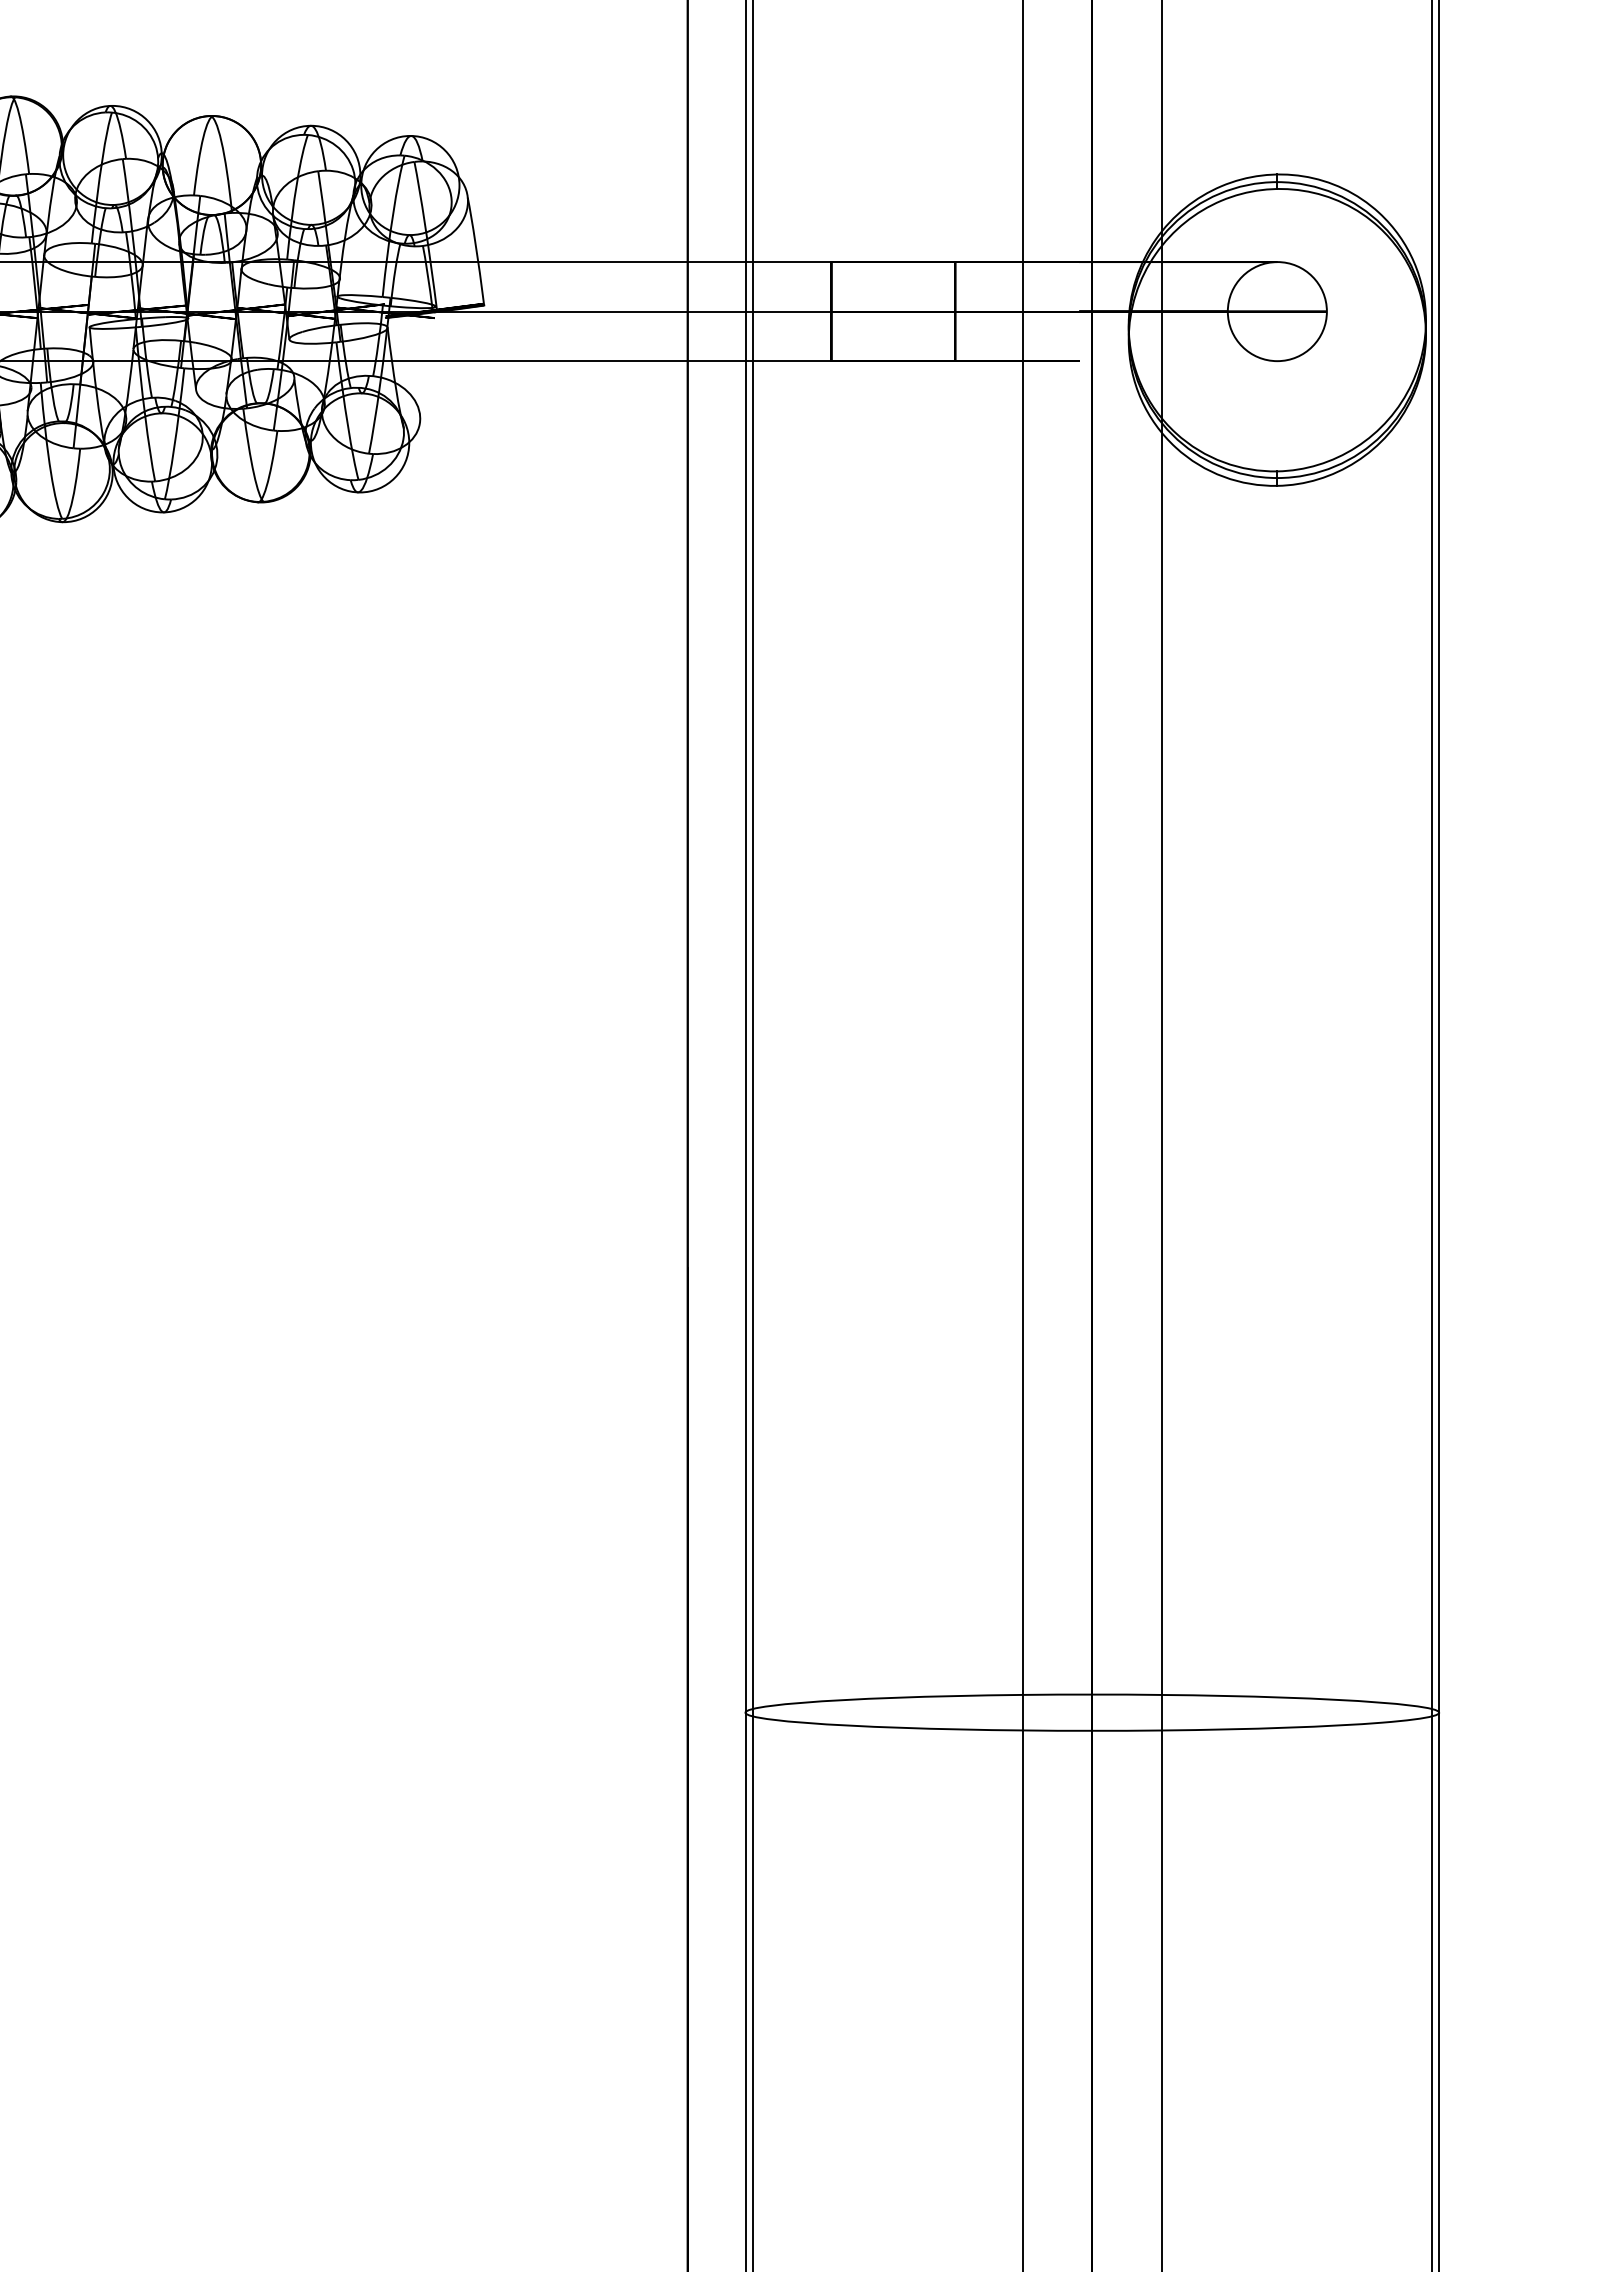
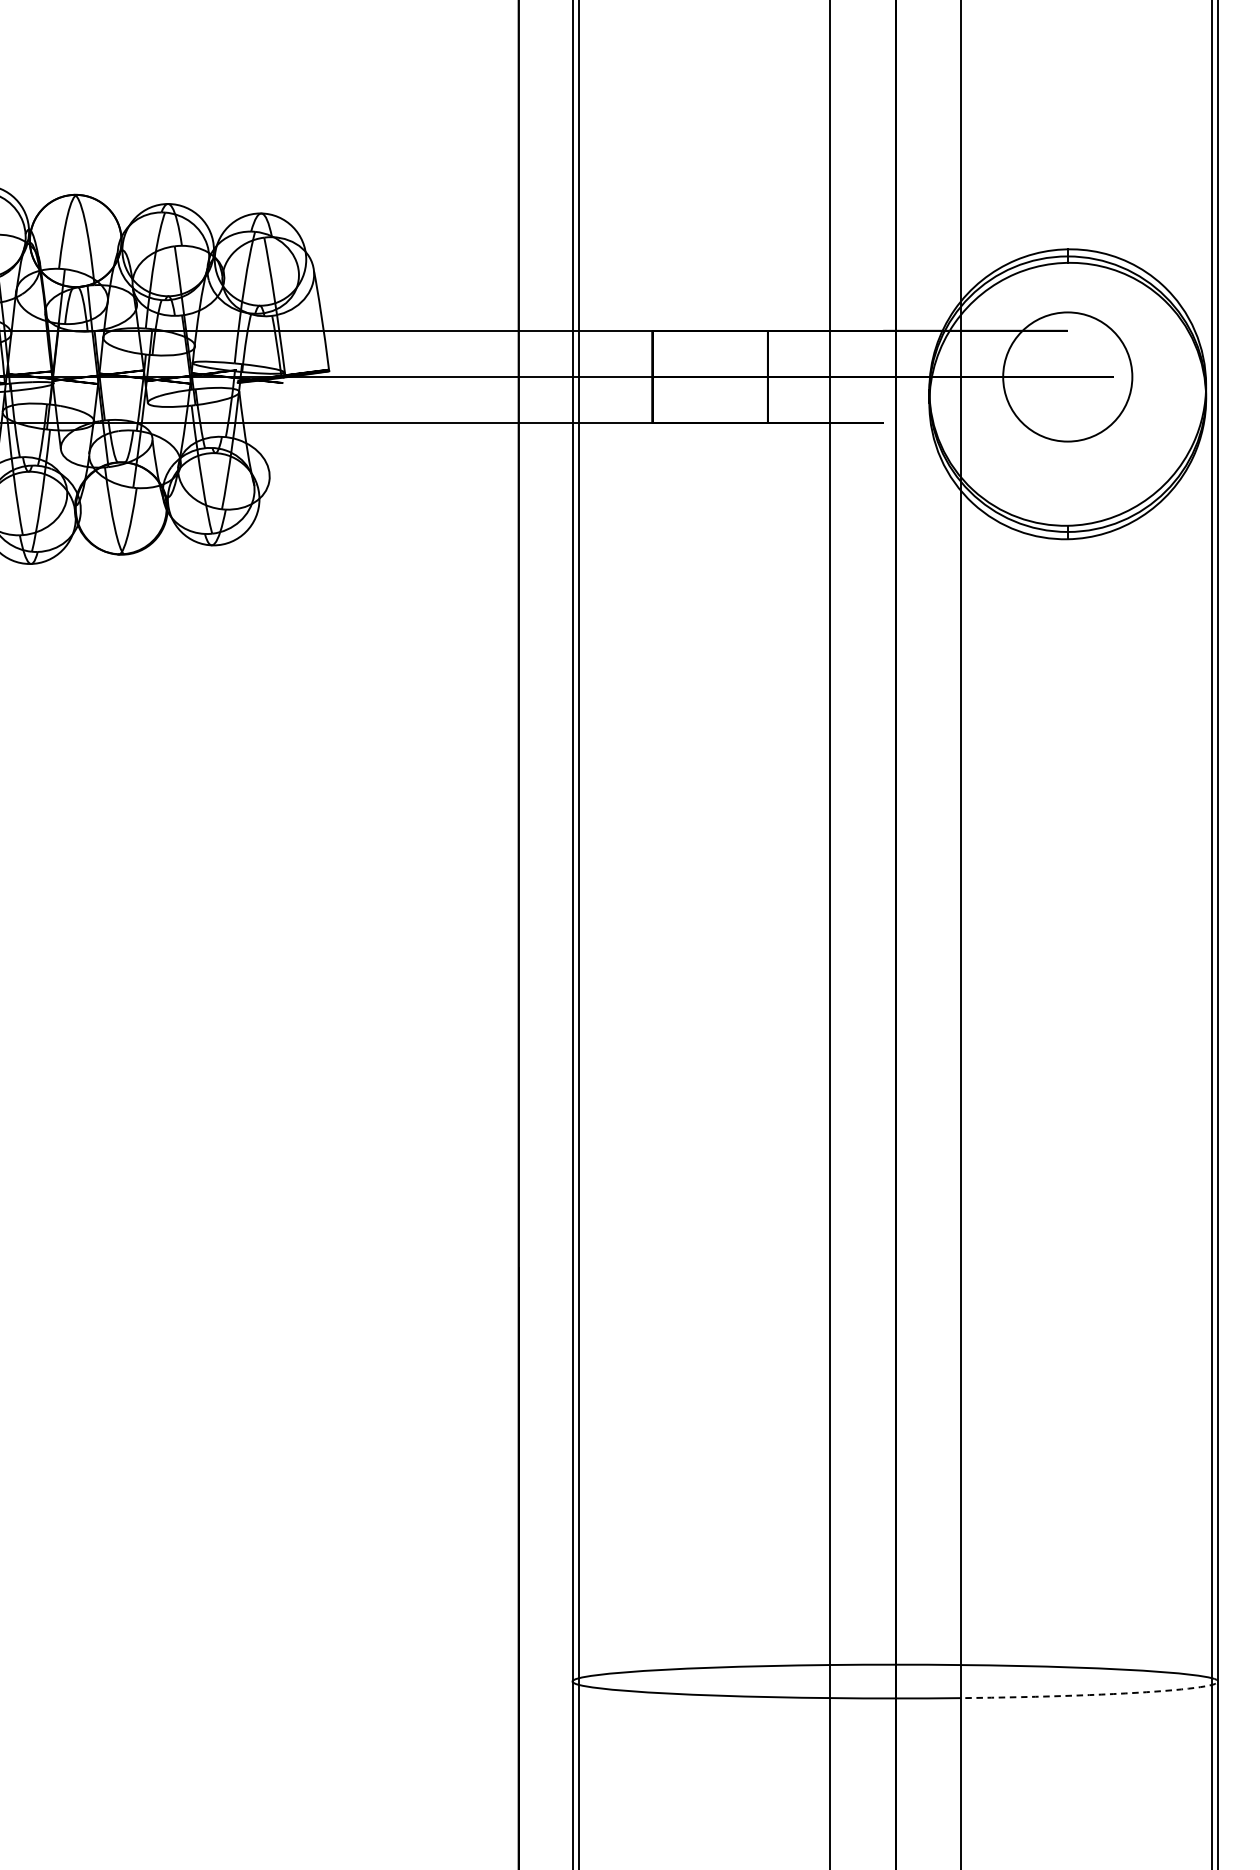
circle: (1276, 311) -> (1066, 376), size x1.4
arc: (1313, 1726) -> (1101, 1694), solid -> dashed

